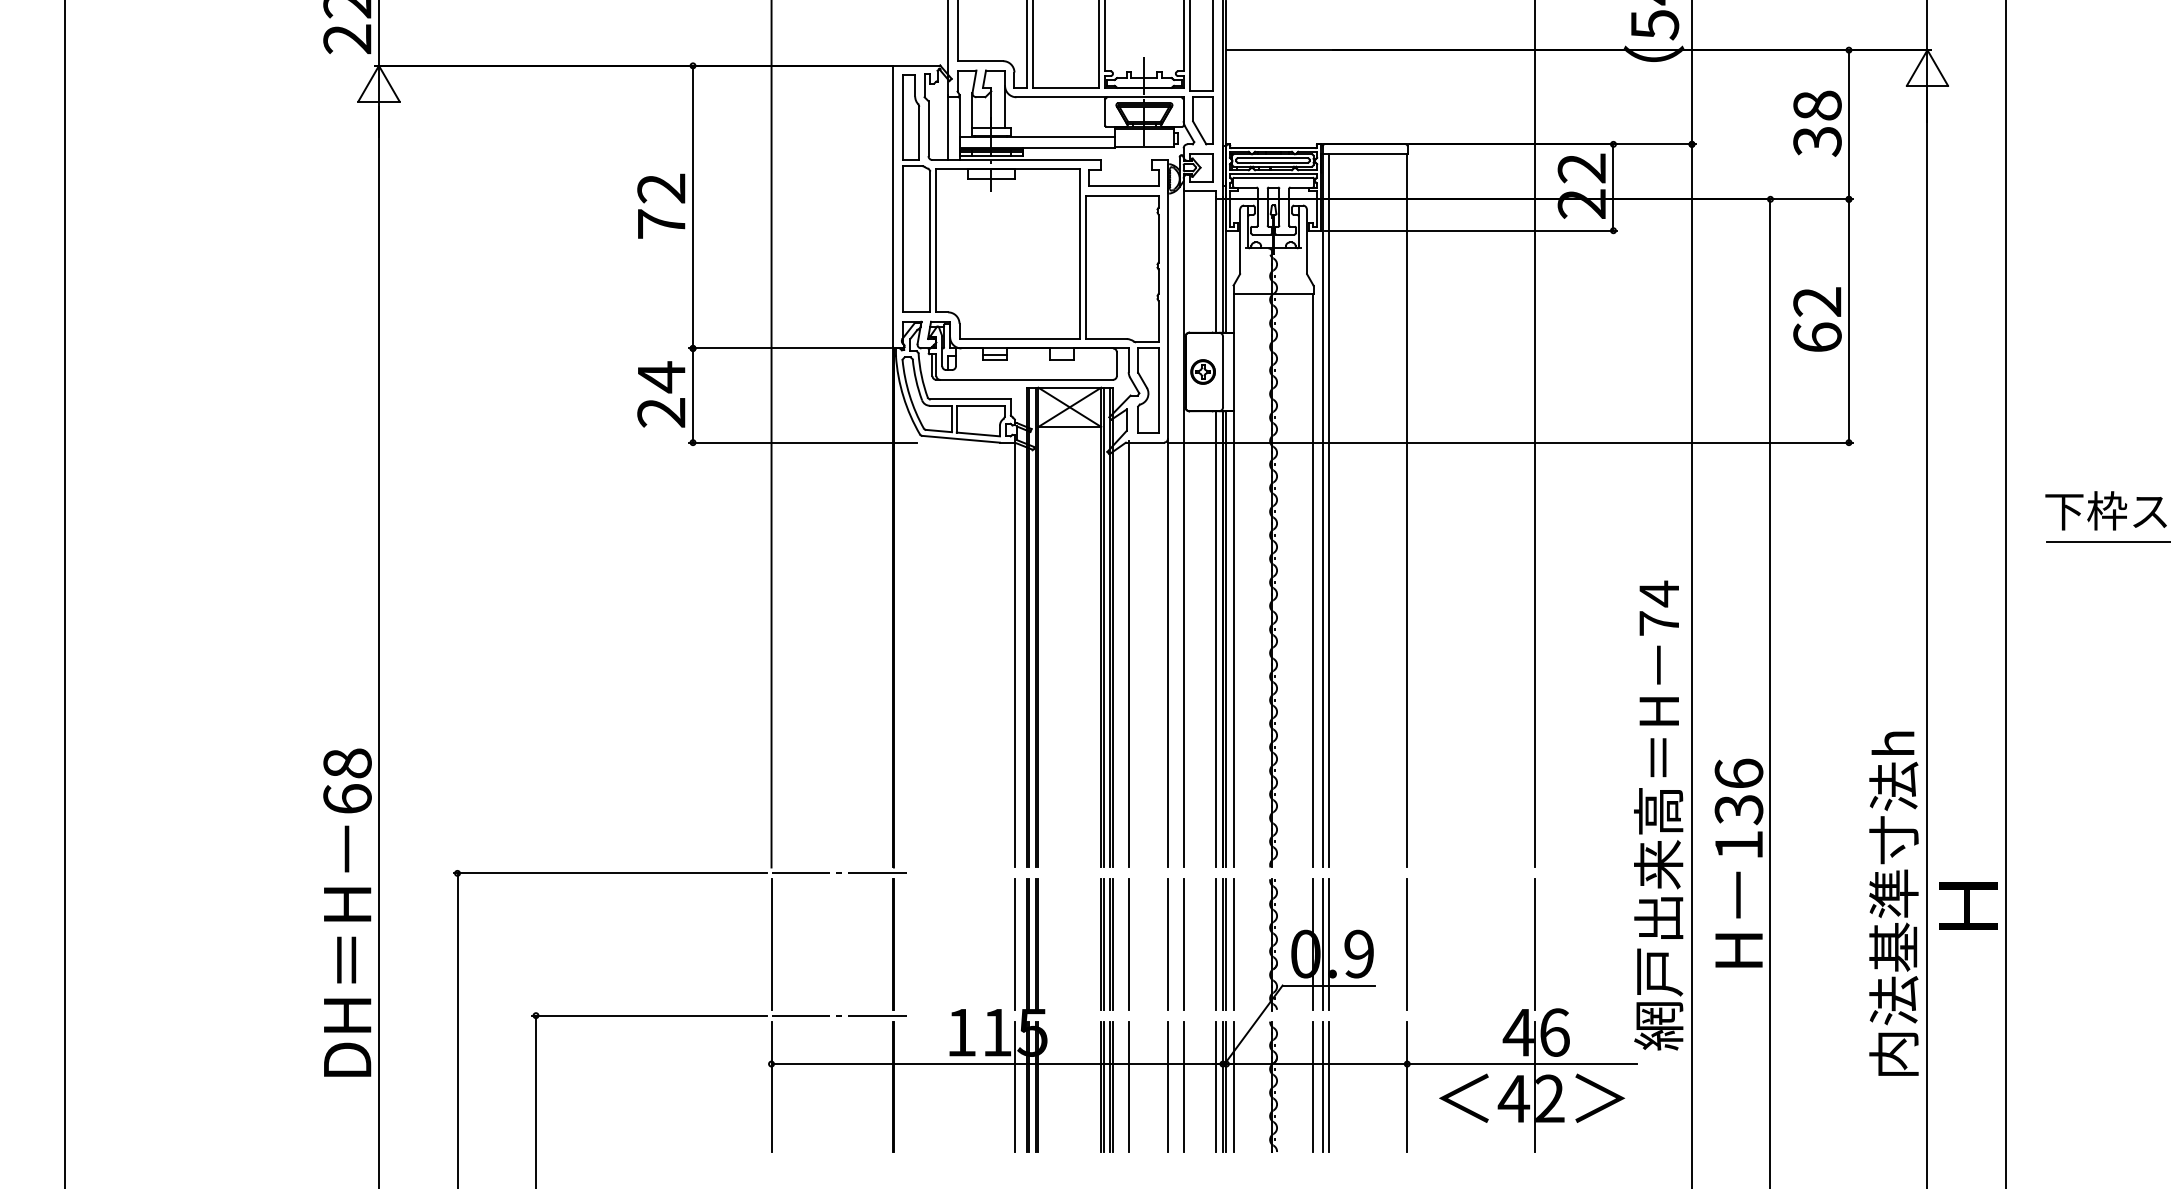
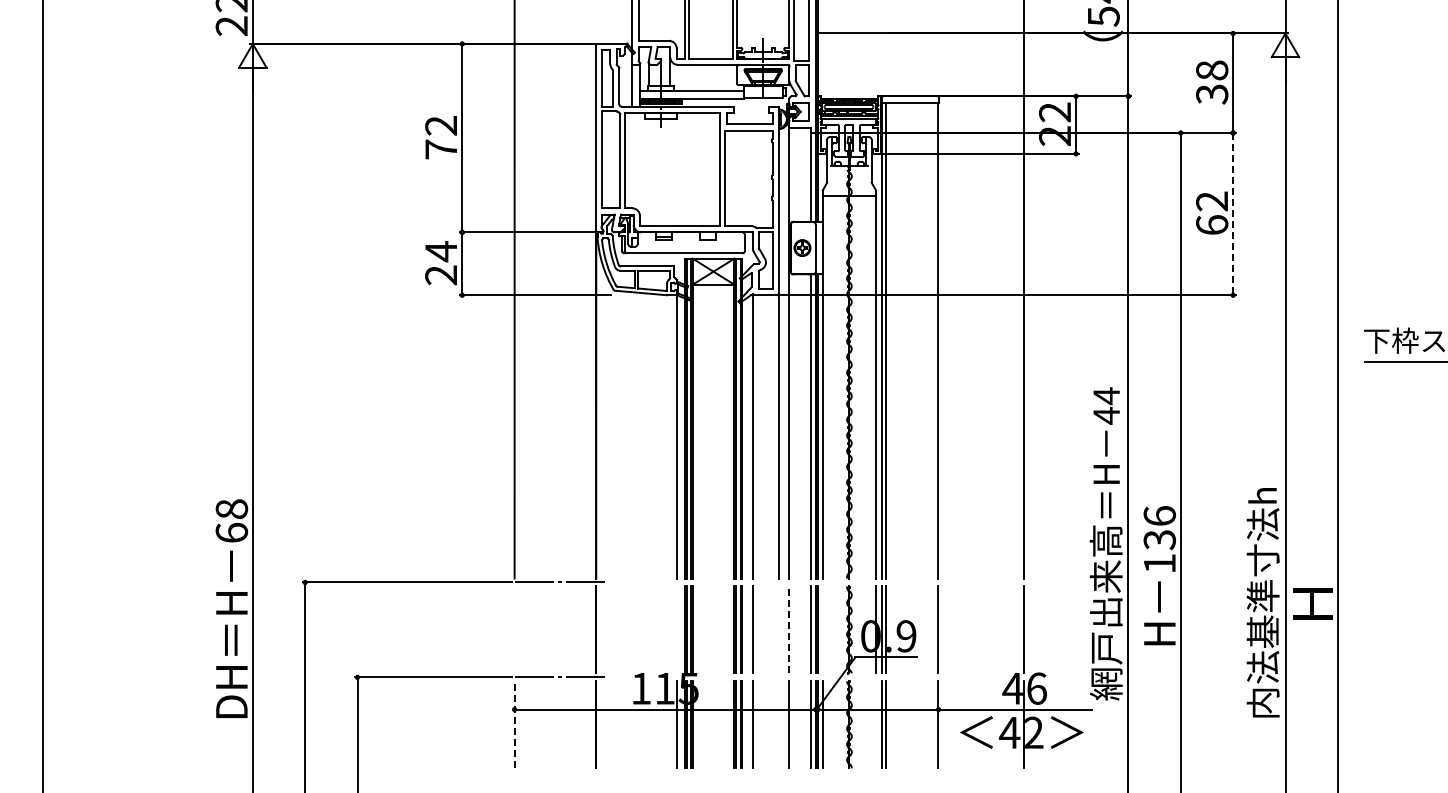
line: (1849, 321) -> (1233, 214), solid -> dashed
text: (1659, 622) -> (1106, 415), 74 -> 44
line: (771, 943) -> (514, 629), removed
line: (1014, 943) -> (676, 629), removed
line: (1167, 943) -> (778, 629), removed
line: (1183, 943) -> (789, 629), solid -> dashed
line: (1234, 943) -> (823, 629), removed
line: (771, 1086) -> (514, 724), solid -> dashed
line: (1167, 1086) -> (778, 724), removed
line: (1312, 1086) -> (875, 724), removed

